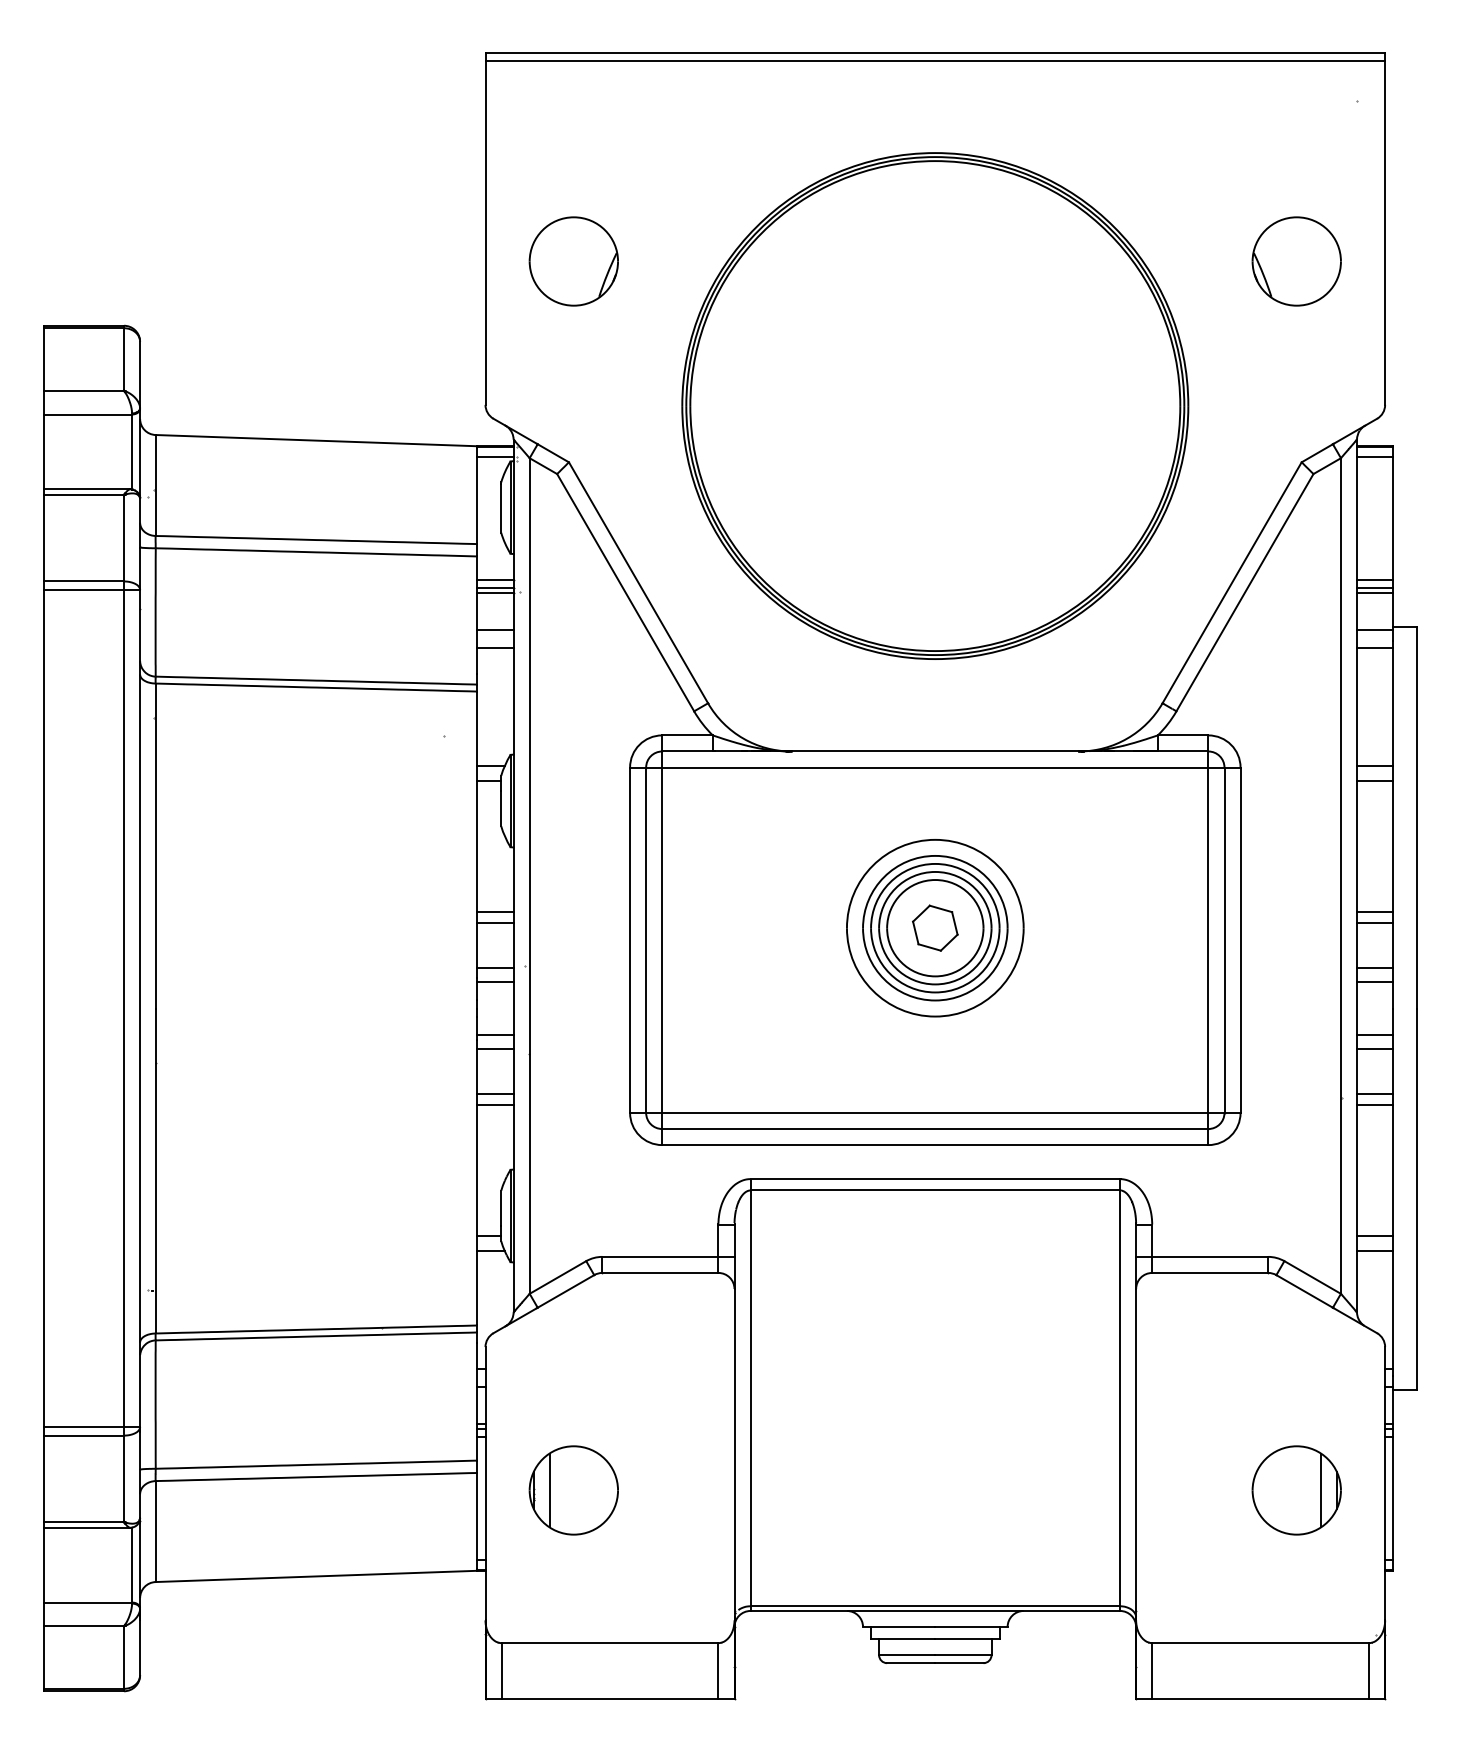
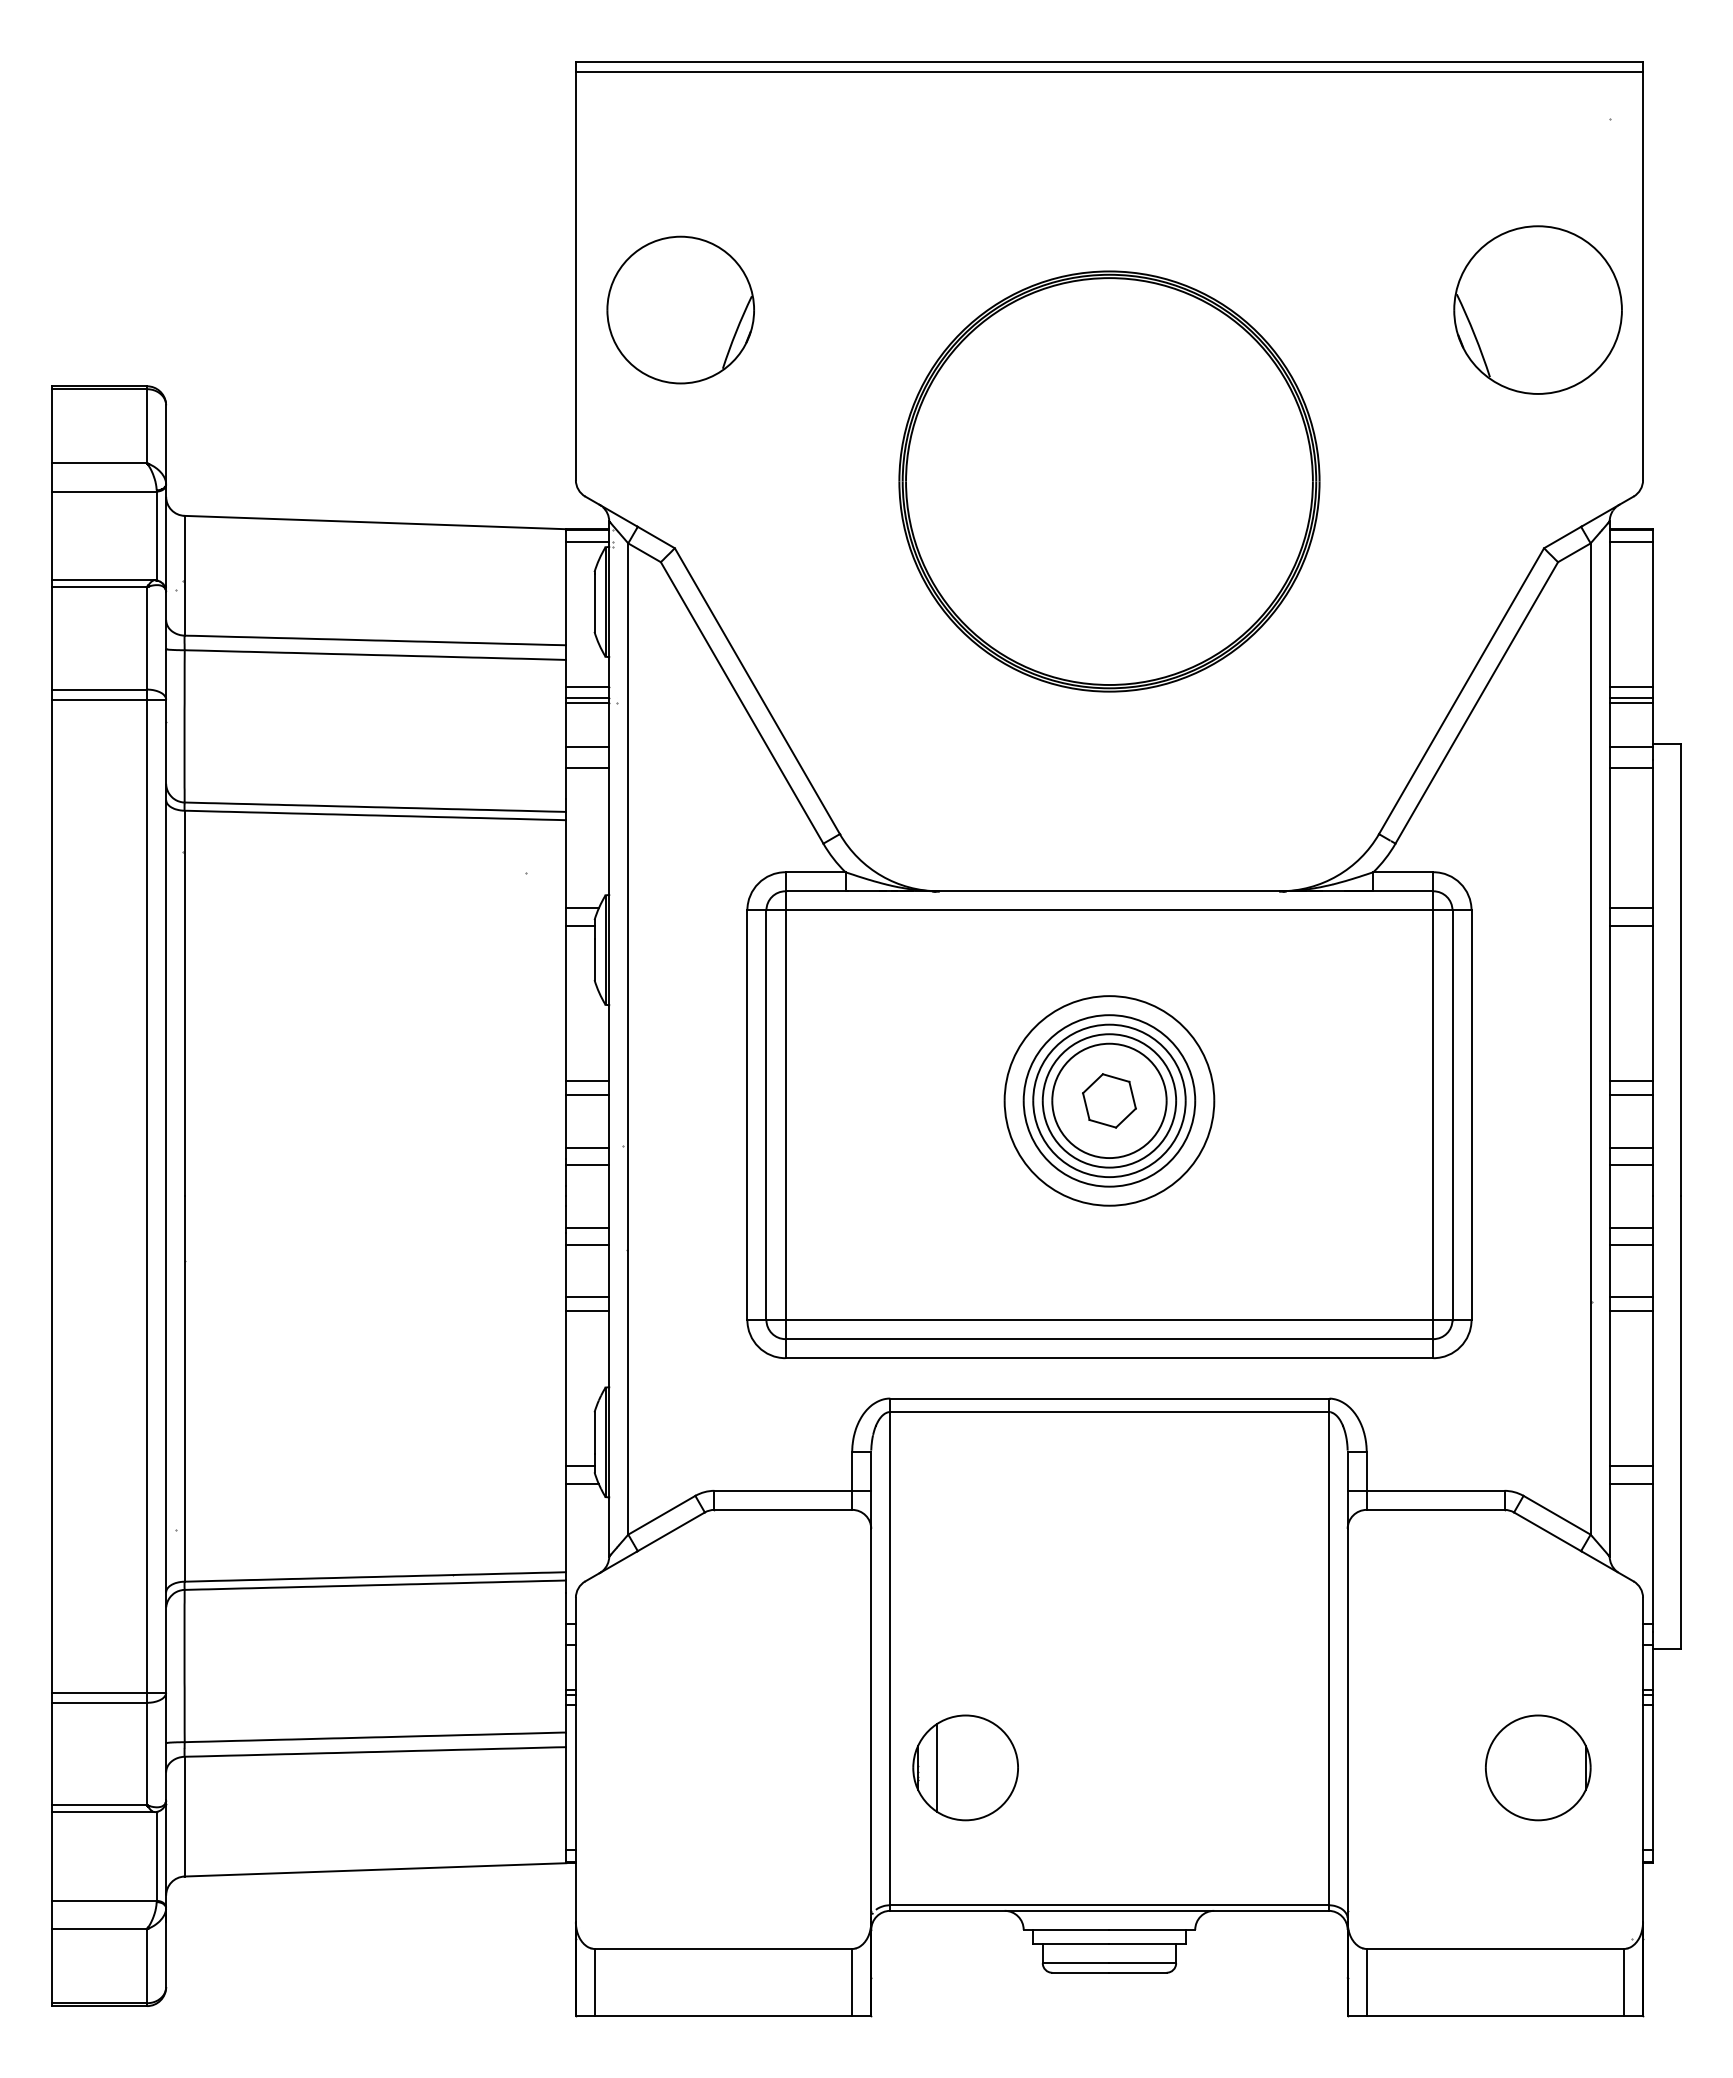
part: (573, 261) -> (680, 309), size x1.4
part: (1296, 261) -> (1538, 309), size x1.6
part: (935, 406) -> (1109, 481), size x0.7
part: (573, 1490) -> (965, 1767), moved
line: (1320, 1490) -> (1566, 1767), removed

